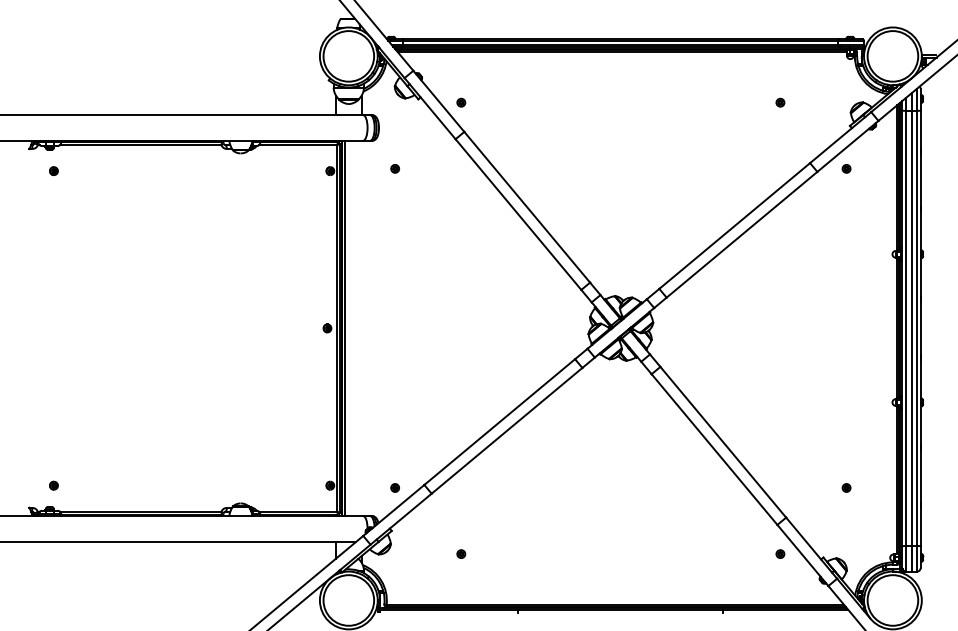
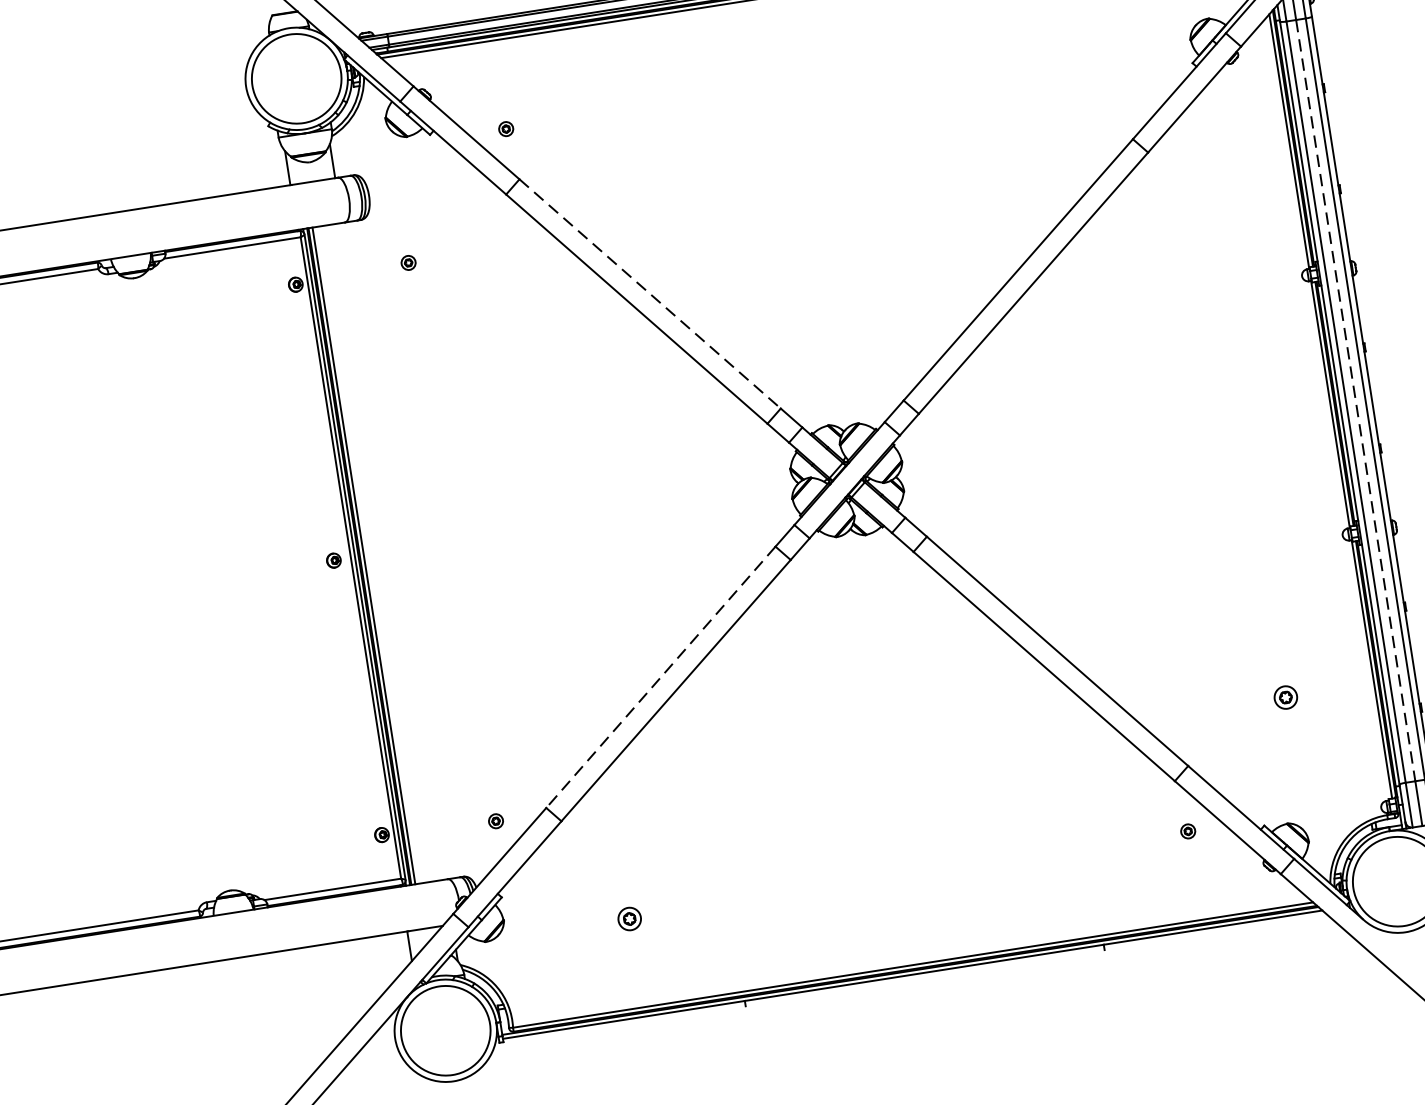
part: (780, 102) -> (1064, 41), removed
part: (846, 168) -> (1198, 138), removed
line: (527, 207) -> (650, 294), solid -> dashed
line: (911, 328) -> (1355, 400), solid -> dashed
line: (499, 422) -> (660, 678), solid -> dashed
part: (846, 487) -> (1285, 696), size x1.6
part: (461, 553) -> (630, 917), size x1.6

